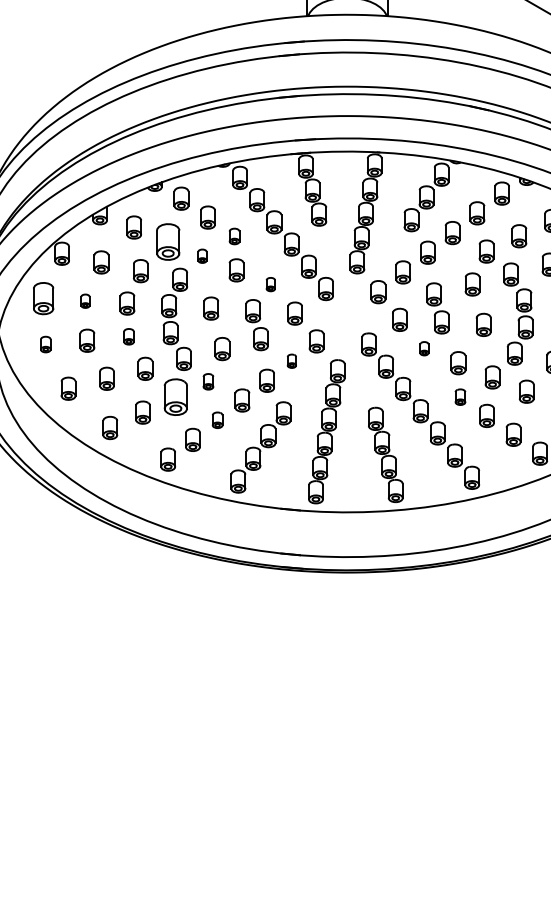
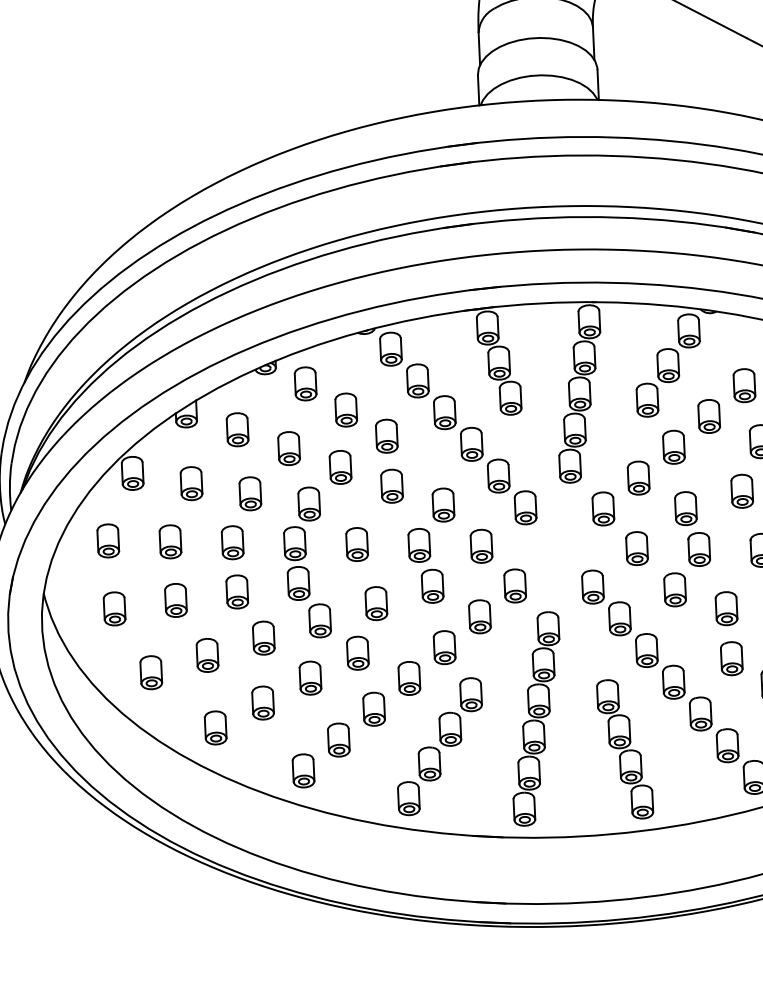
part: (234, 236) -> (386, 436), size x1.43
part: (168, 241) -> (289, 448), size x0.62
part: (202, 256) -> (340, 468), size x1.67
part: (270, 284) -> (443, 504), size x1.67
part: (43, 298) -> (108, 540), size x0.71
part: (85, 301) -> (170, 542), size x1.67
part: (128, 336) -> (236, 591), size x1.43
part: (45, 344) -> (114, 608), size x1.43
part: (424, 348) -> (675, 589), size x1.67
part: (291, 361) -> (479, 617), size x1.67
part: (208, 381) -> (357, 652), size x1.43
part: (175, 397) -> (310, 678), size x0.62
part: (460, 397) -> (731, 659), size x1.43
part: (217, 420) -> (373, 709), size x1.43

